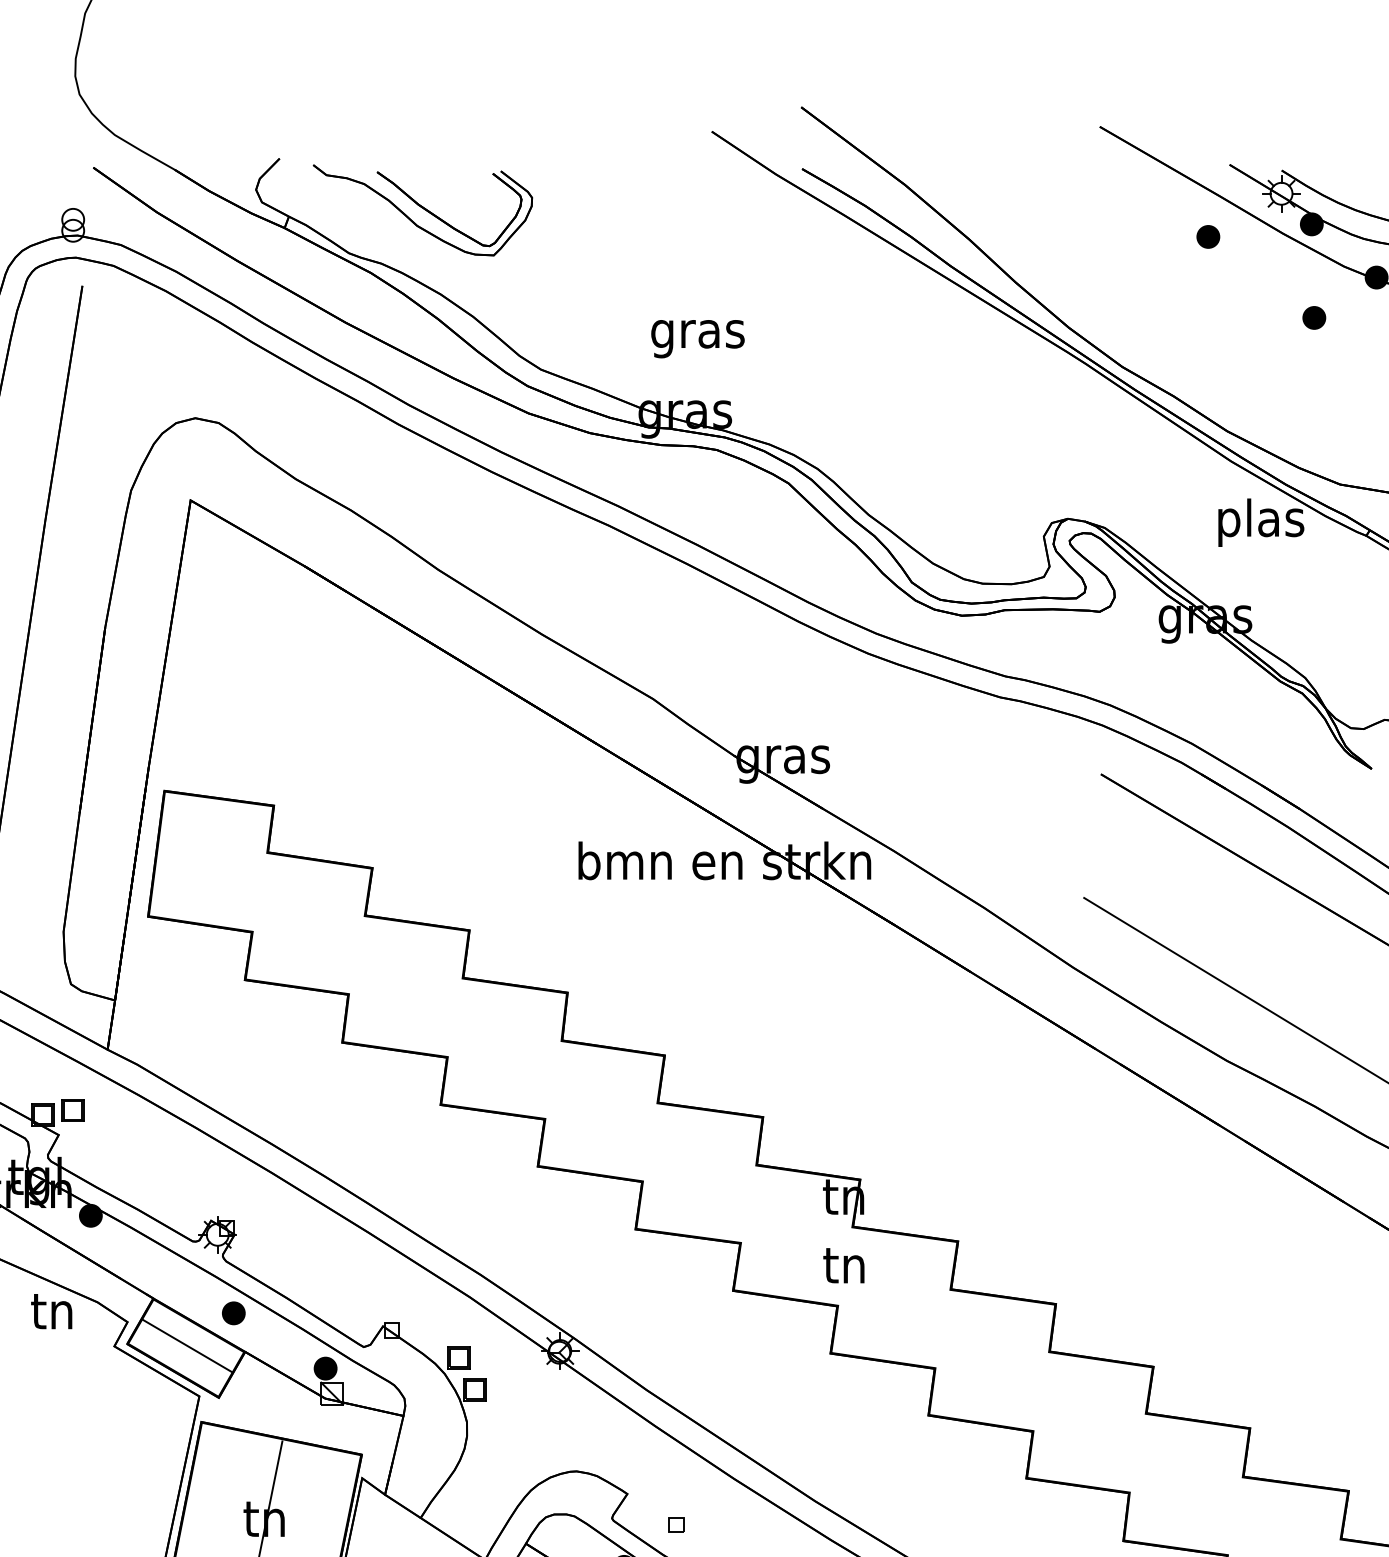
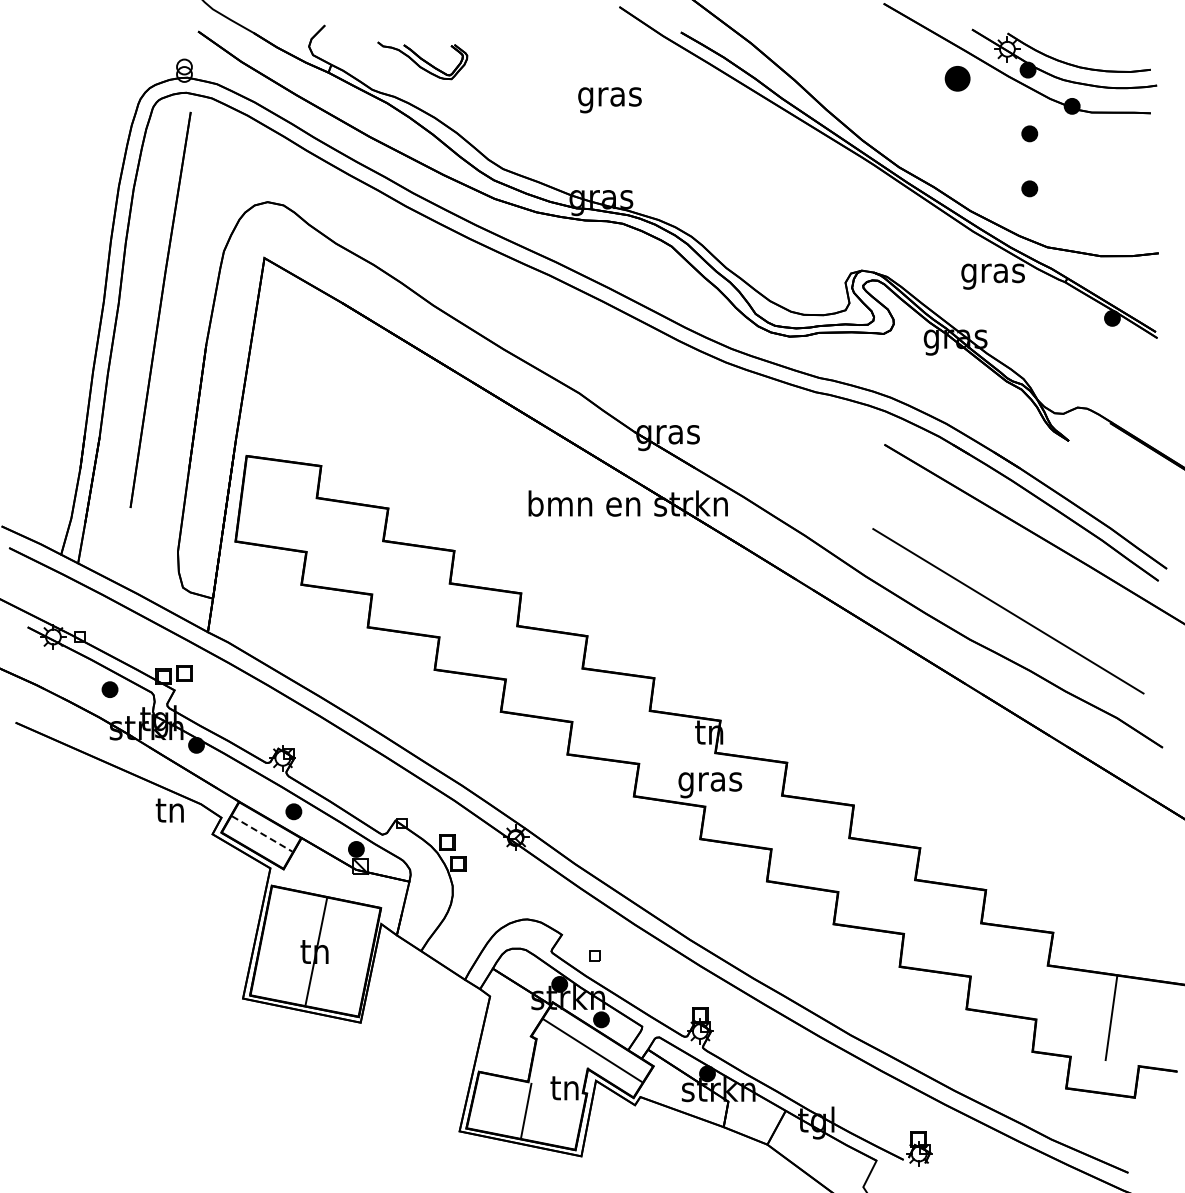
part: (422, 210) -> (422, 60), size x0.6
part: (1208, 236) -> (957, 78), size x1.6
text: (697, 339) -> (609, 100), moved
part: (1313, 398) -> (1029, 188), added
text: (1259, 521) -> (992, 272), plas -> gras
text: (845, 1270) -> (710, 782), tn -> gras
line: (187, 1345) -> (262, 833), solid -> dashed

